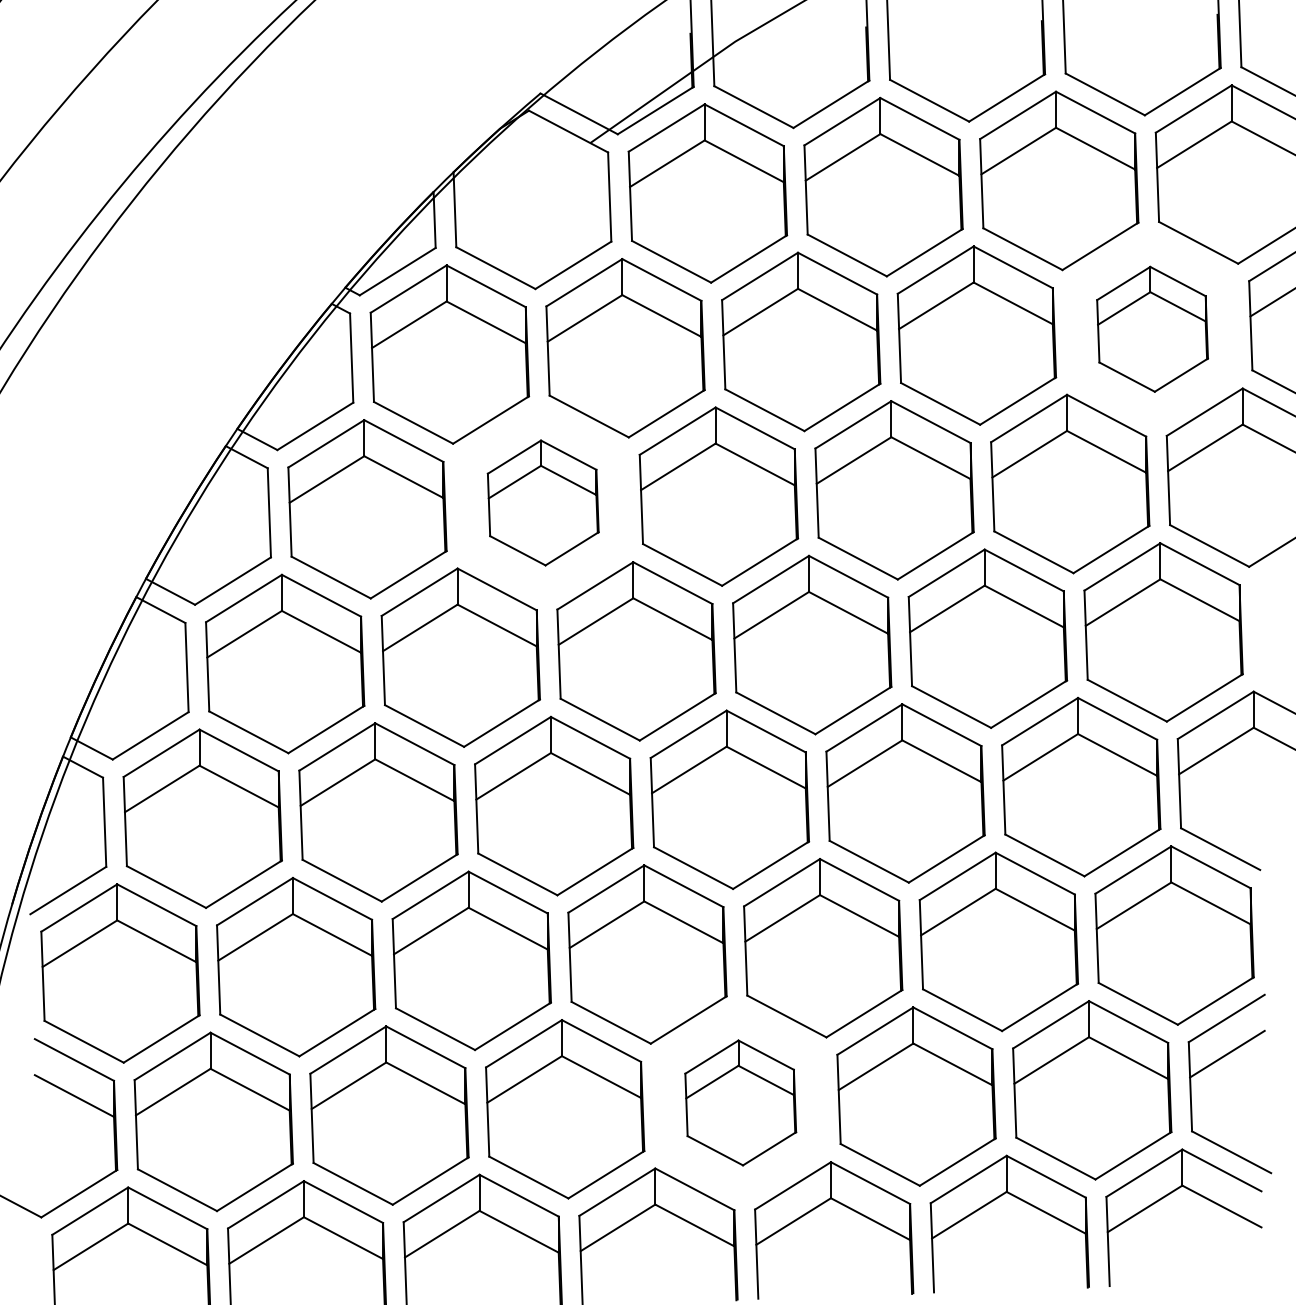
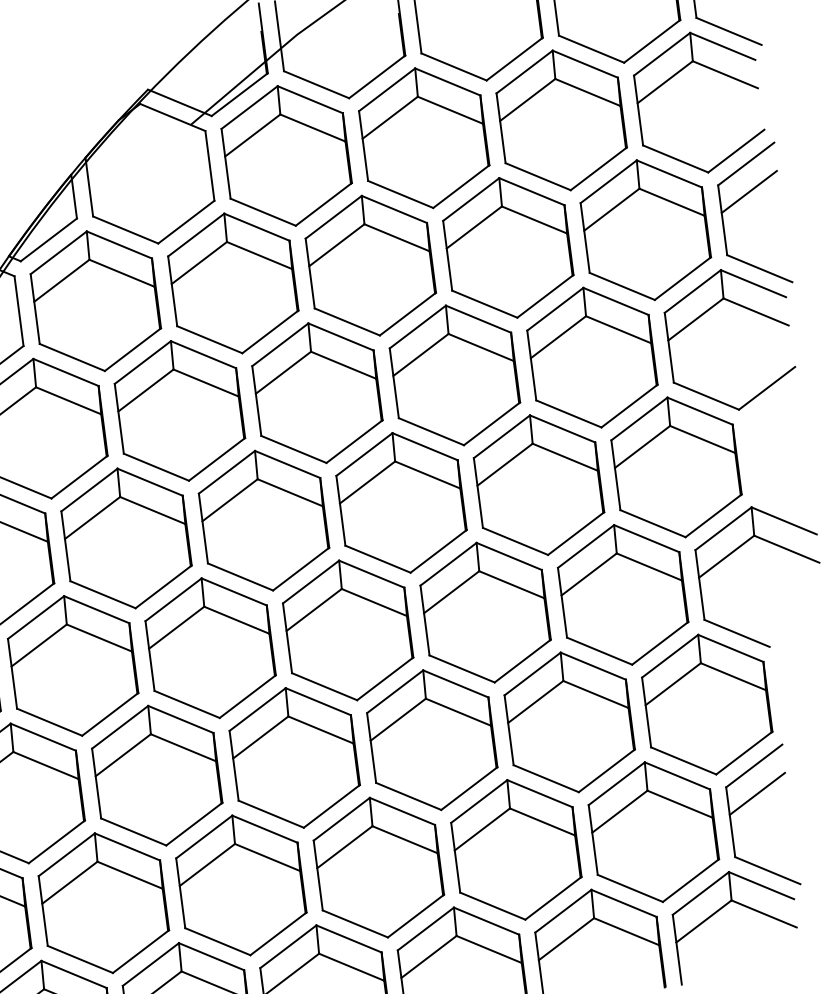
part: (1152, 329) -> (645, 230), size x1.43
part: (543, 502) -> (180, 410), size x1.43
part: (740, 1102) -> (378, 867), size x1.43

